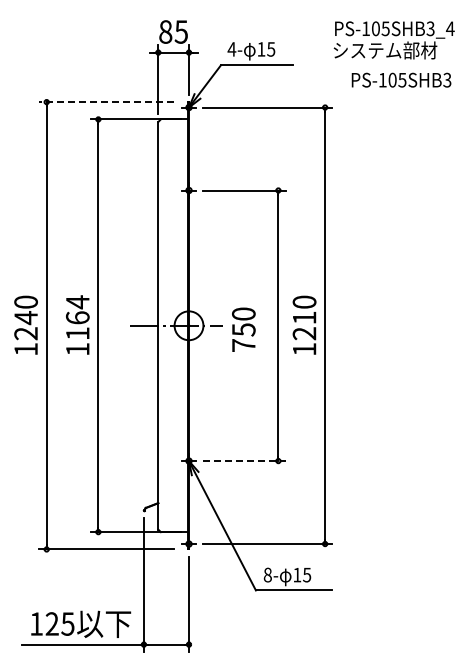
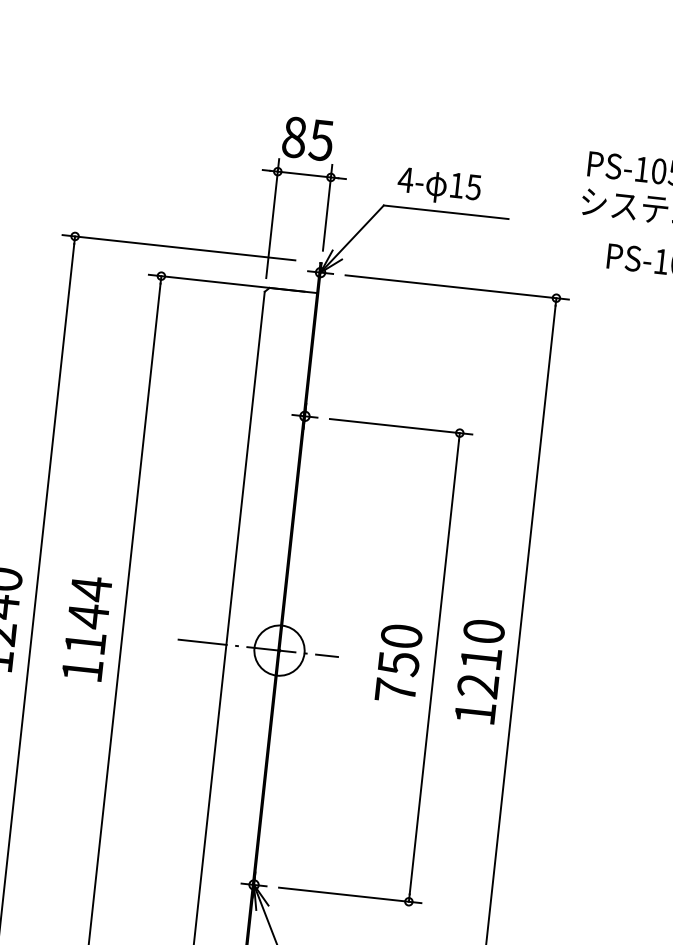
line: (106, 102) -> (178, 248), dashed -> solid
text: (77, 318) -> (87, 617), 1164 -> 1144
text: (243, 329) -> (398, 663), moved
line: (245, 461) -> (351, 896), dashed -> solid

